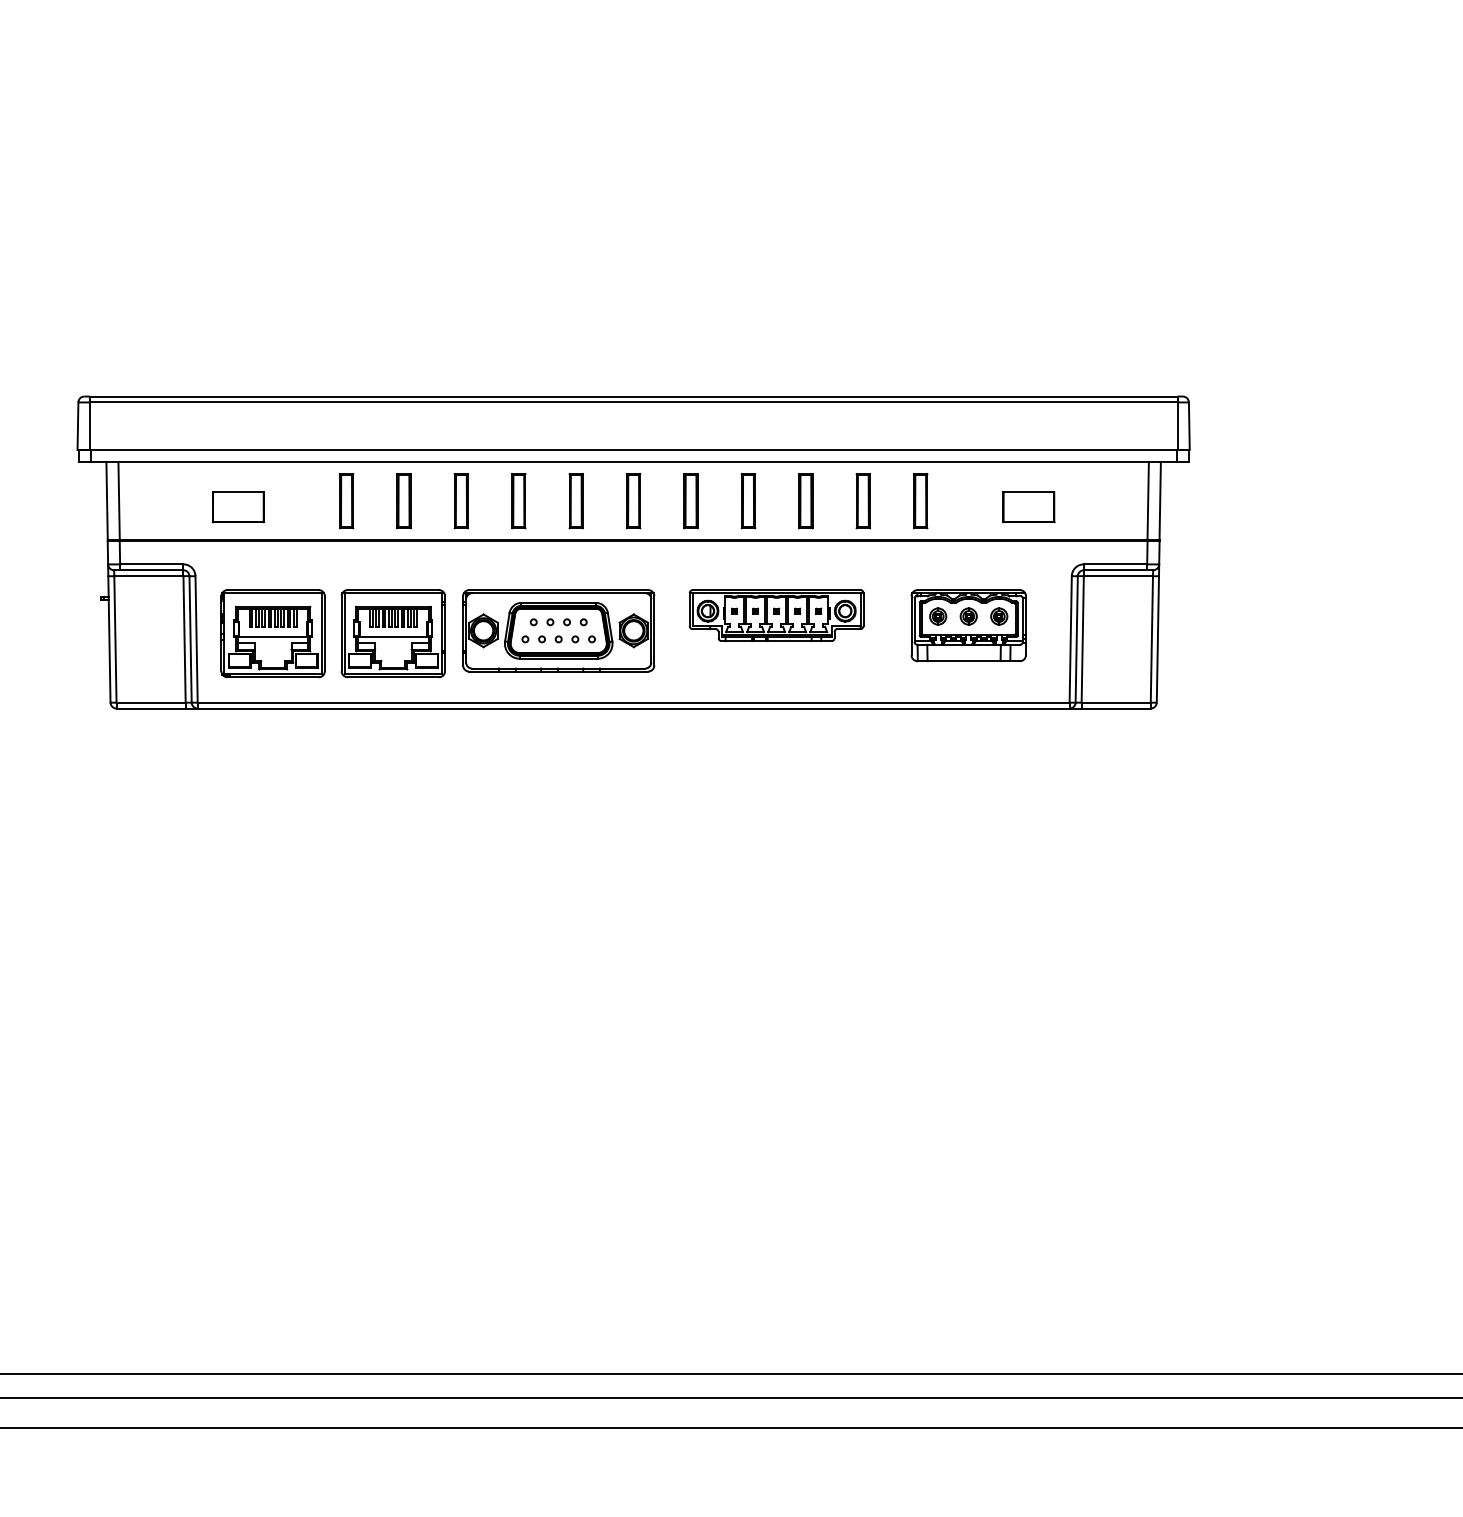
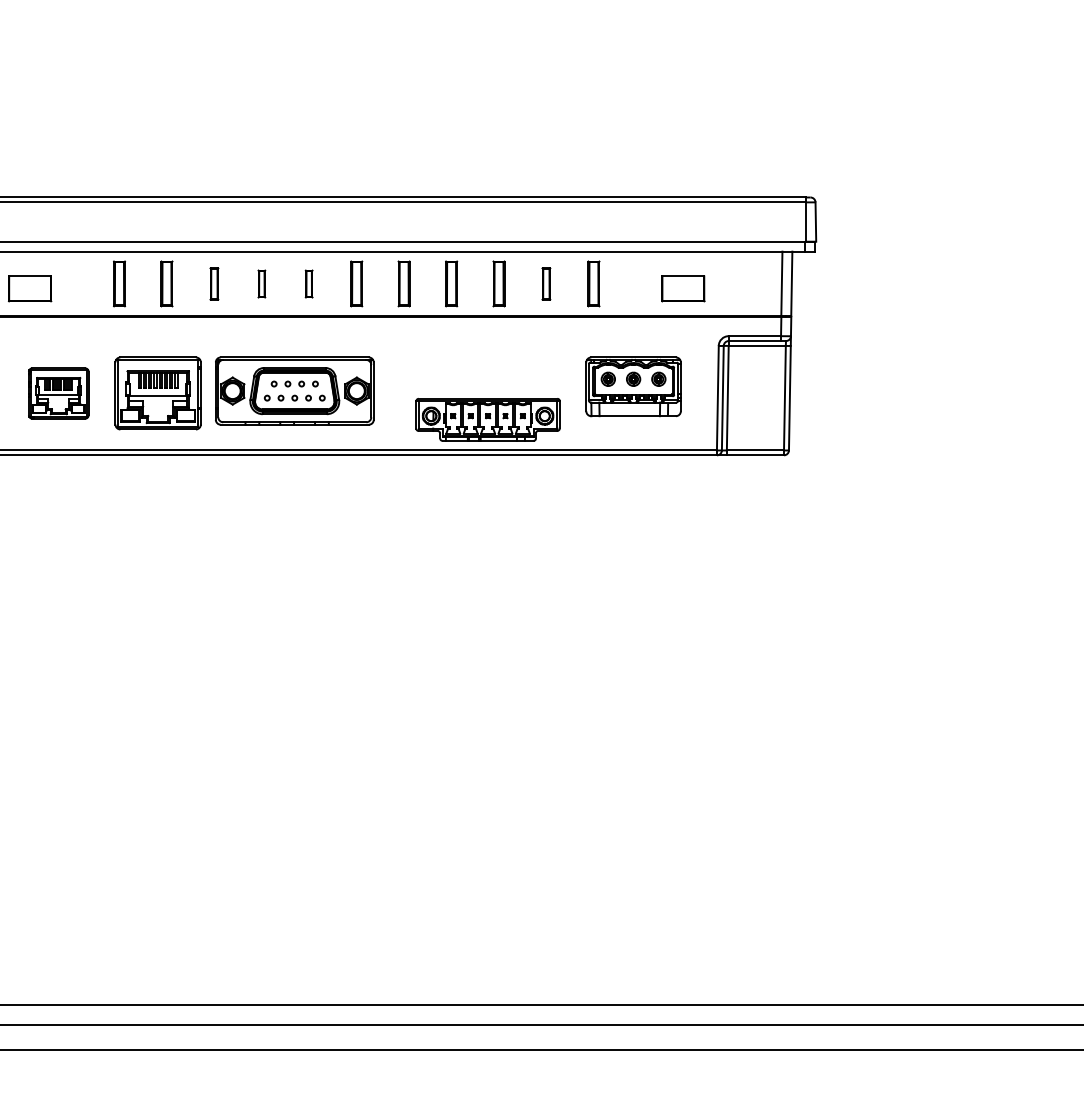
part: (461, 501) -> (214, 284), size x0.7
part: (518, 501) -> (261, 284), size x0.6
part: (575, 501) -> (308, 284), size x0.6
part: (862, 501) -> (545, 284), size x0.7
part: (776, 615) -> (487, 419), moved
part: (272, 633) -> (58, 393), size x0.7

